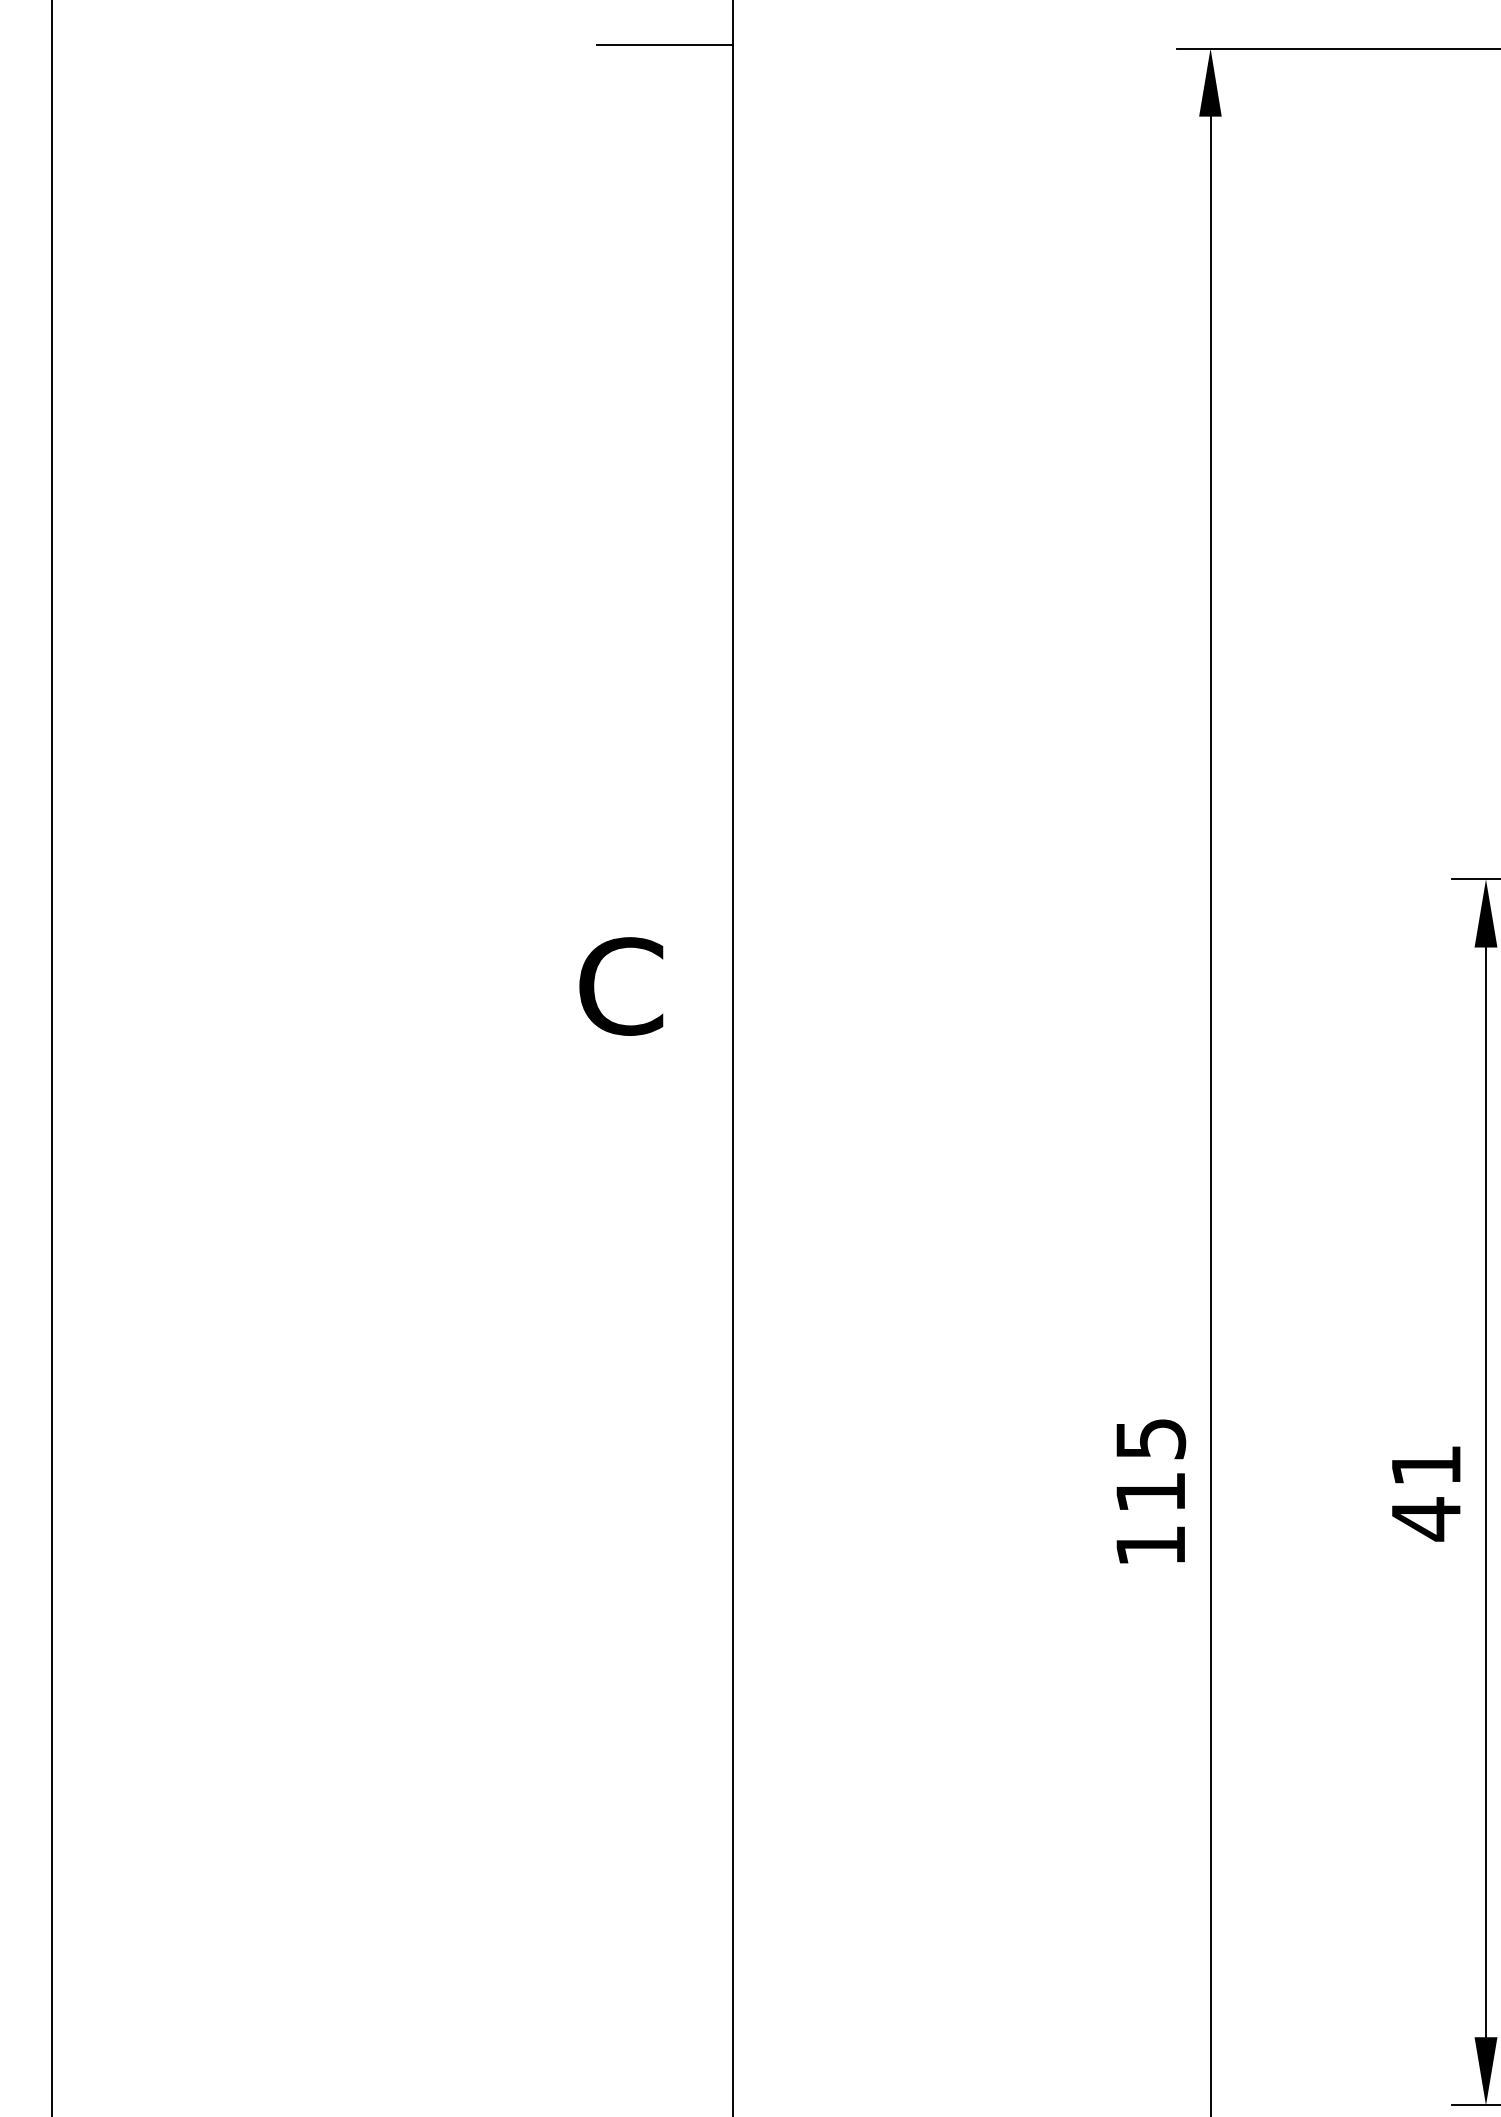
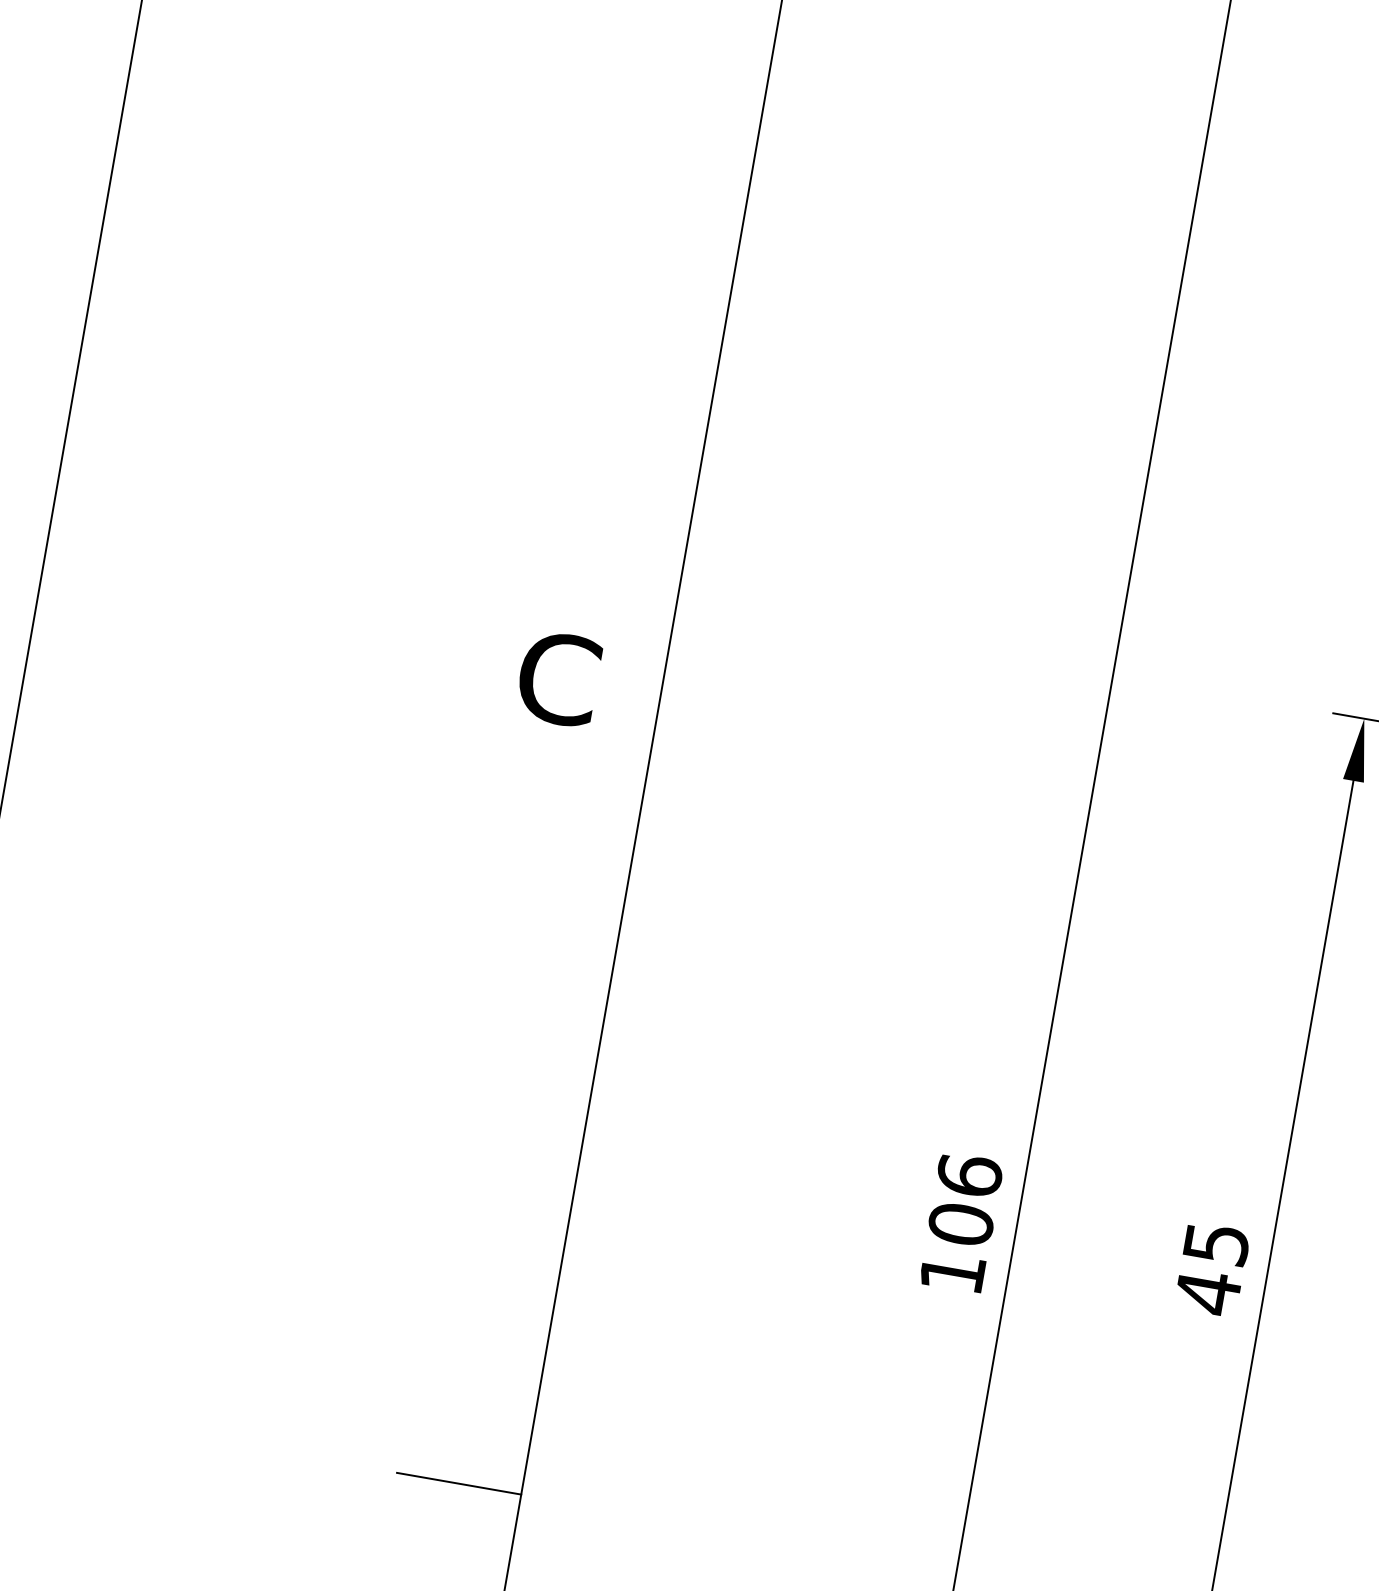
text: (1150, 1465) -> (965, 1199), 115 -> 106
text: (1426, 1465) -> (1216, 1243), 41 -> 45
line: (664, 1861) -> (458, 1483), added

